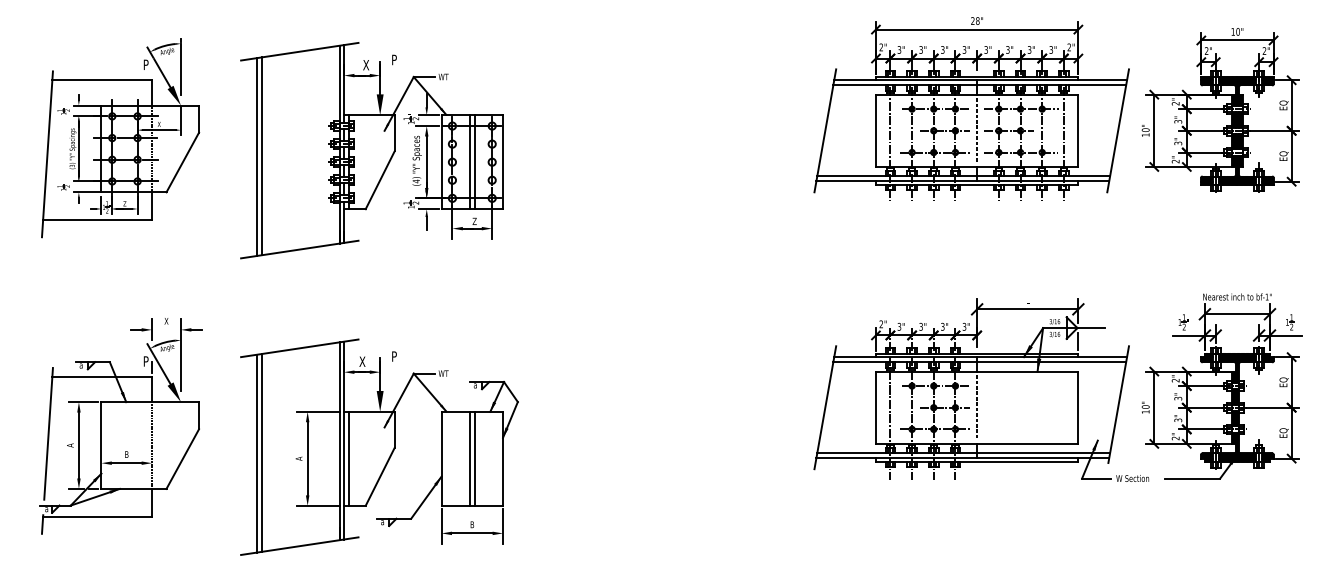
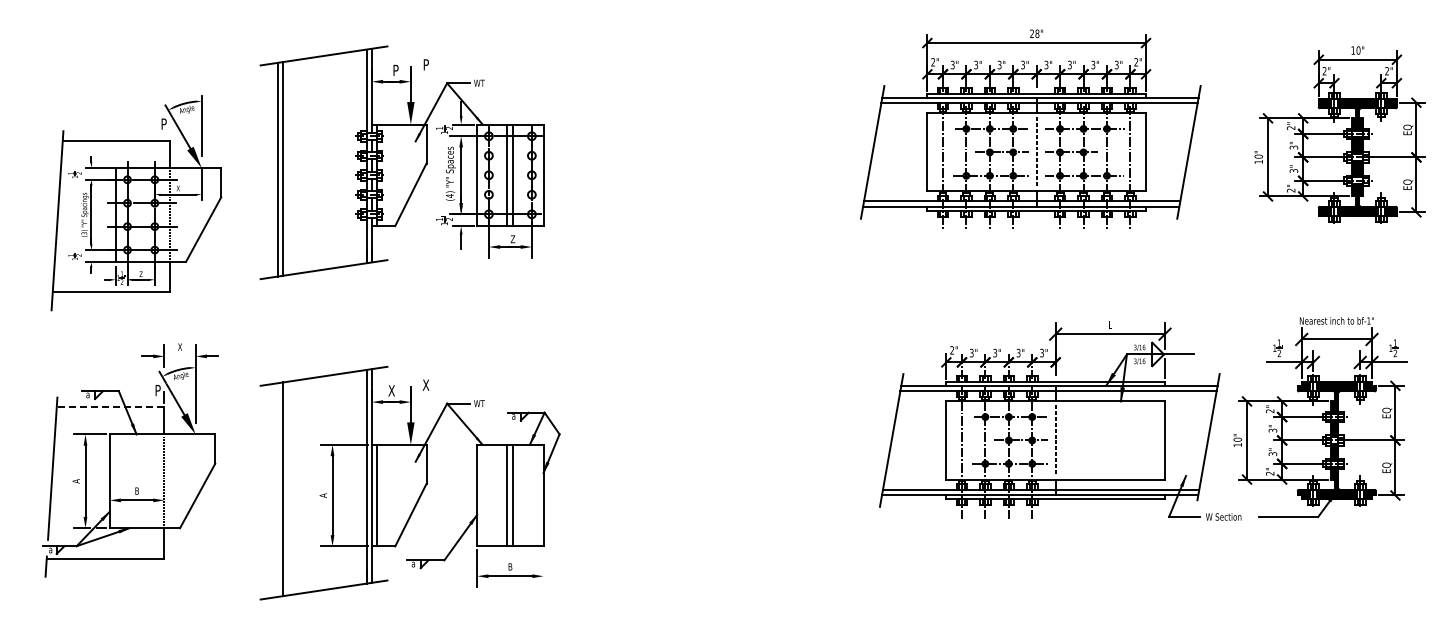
text: (365, 65) -> (395, 70), X -> P
part: (971, 108) -> (1030, 128), moved
part: (1220, 109) -> (1339, 134), moved
part: (120, 138) -> (136, 203), moved
text: (393, 355) -> (425, 384), P -> X
line: (102, 377) -> (110, 407), solid -> dashed
line: (257, 453) -> (278, 489), removed
line: (502, 526) -> (543, 568), removed

